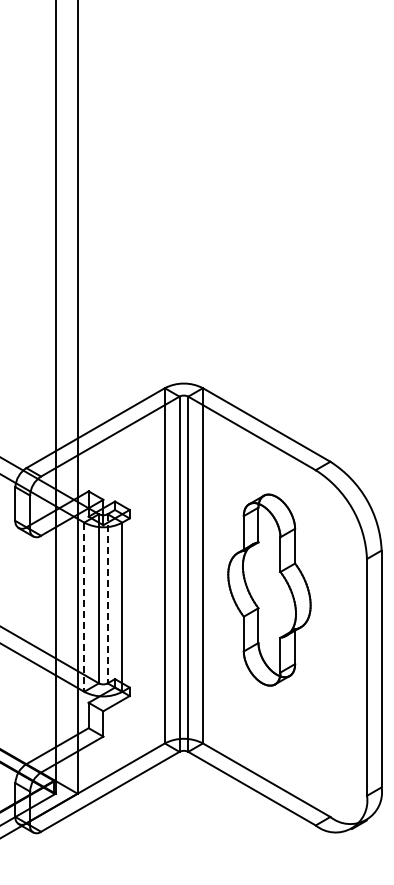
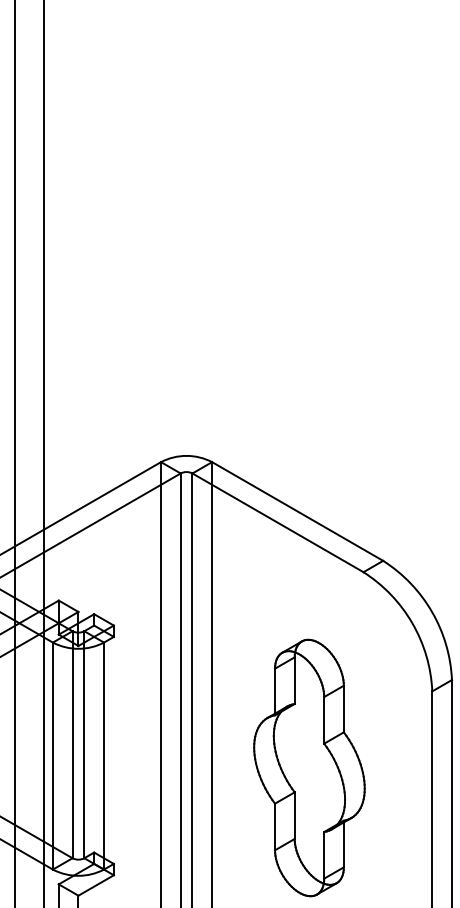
part: (269, 589) -> (309, 767), moved
line: (107, 598) -> (84, 744), dashed -> solid
line: (84, 607) -> (53, 756), dashed -> solid

